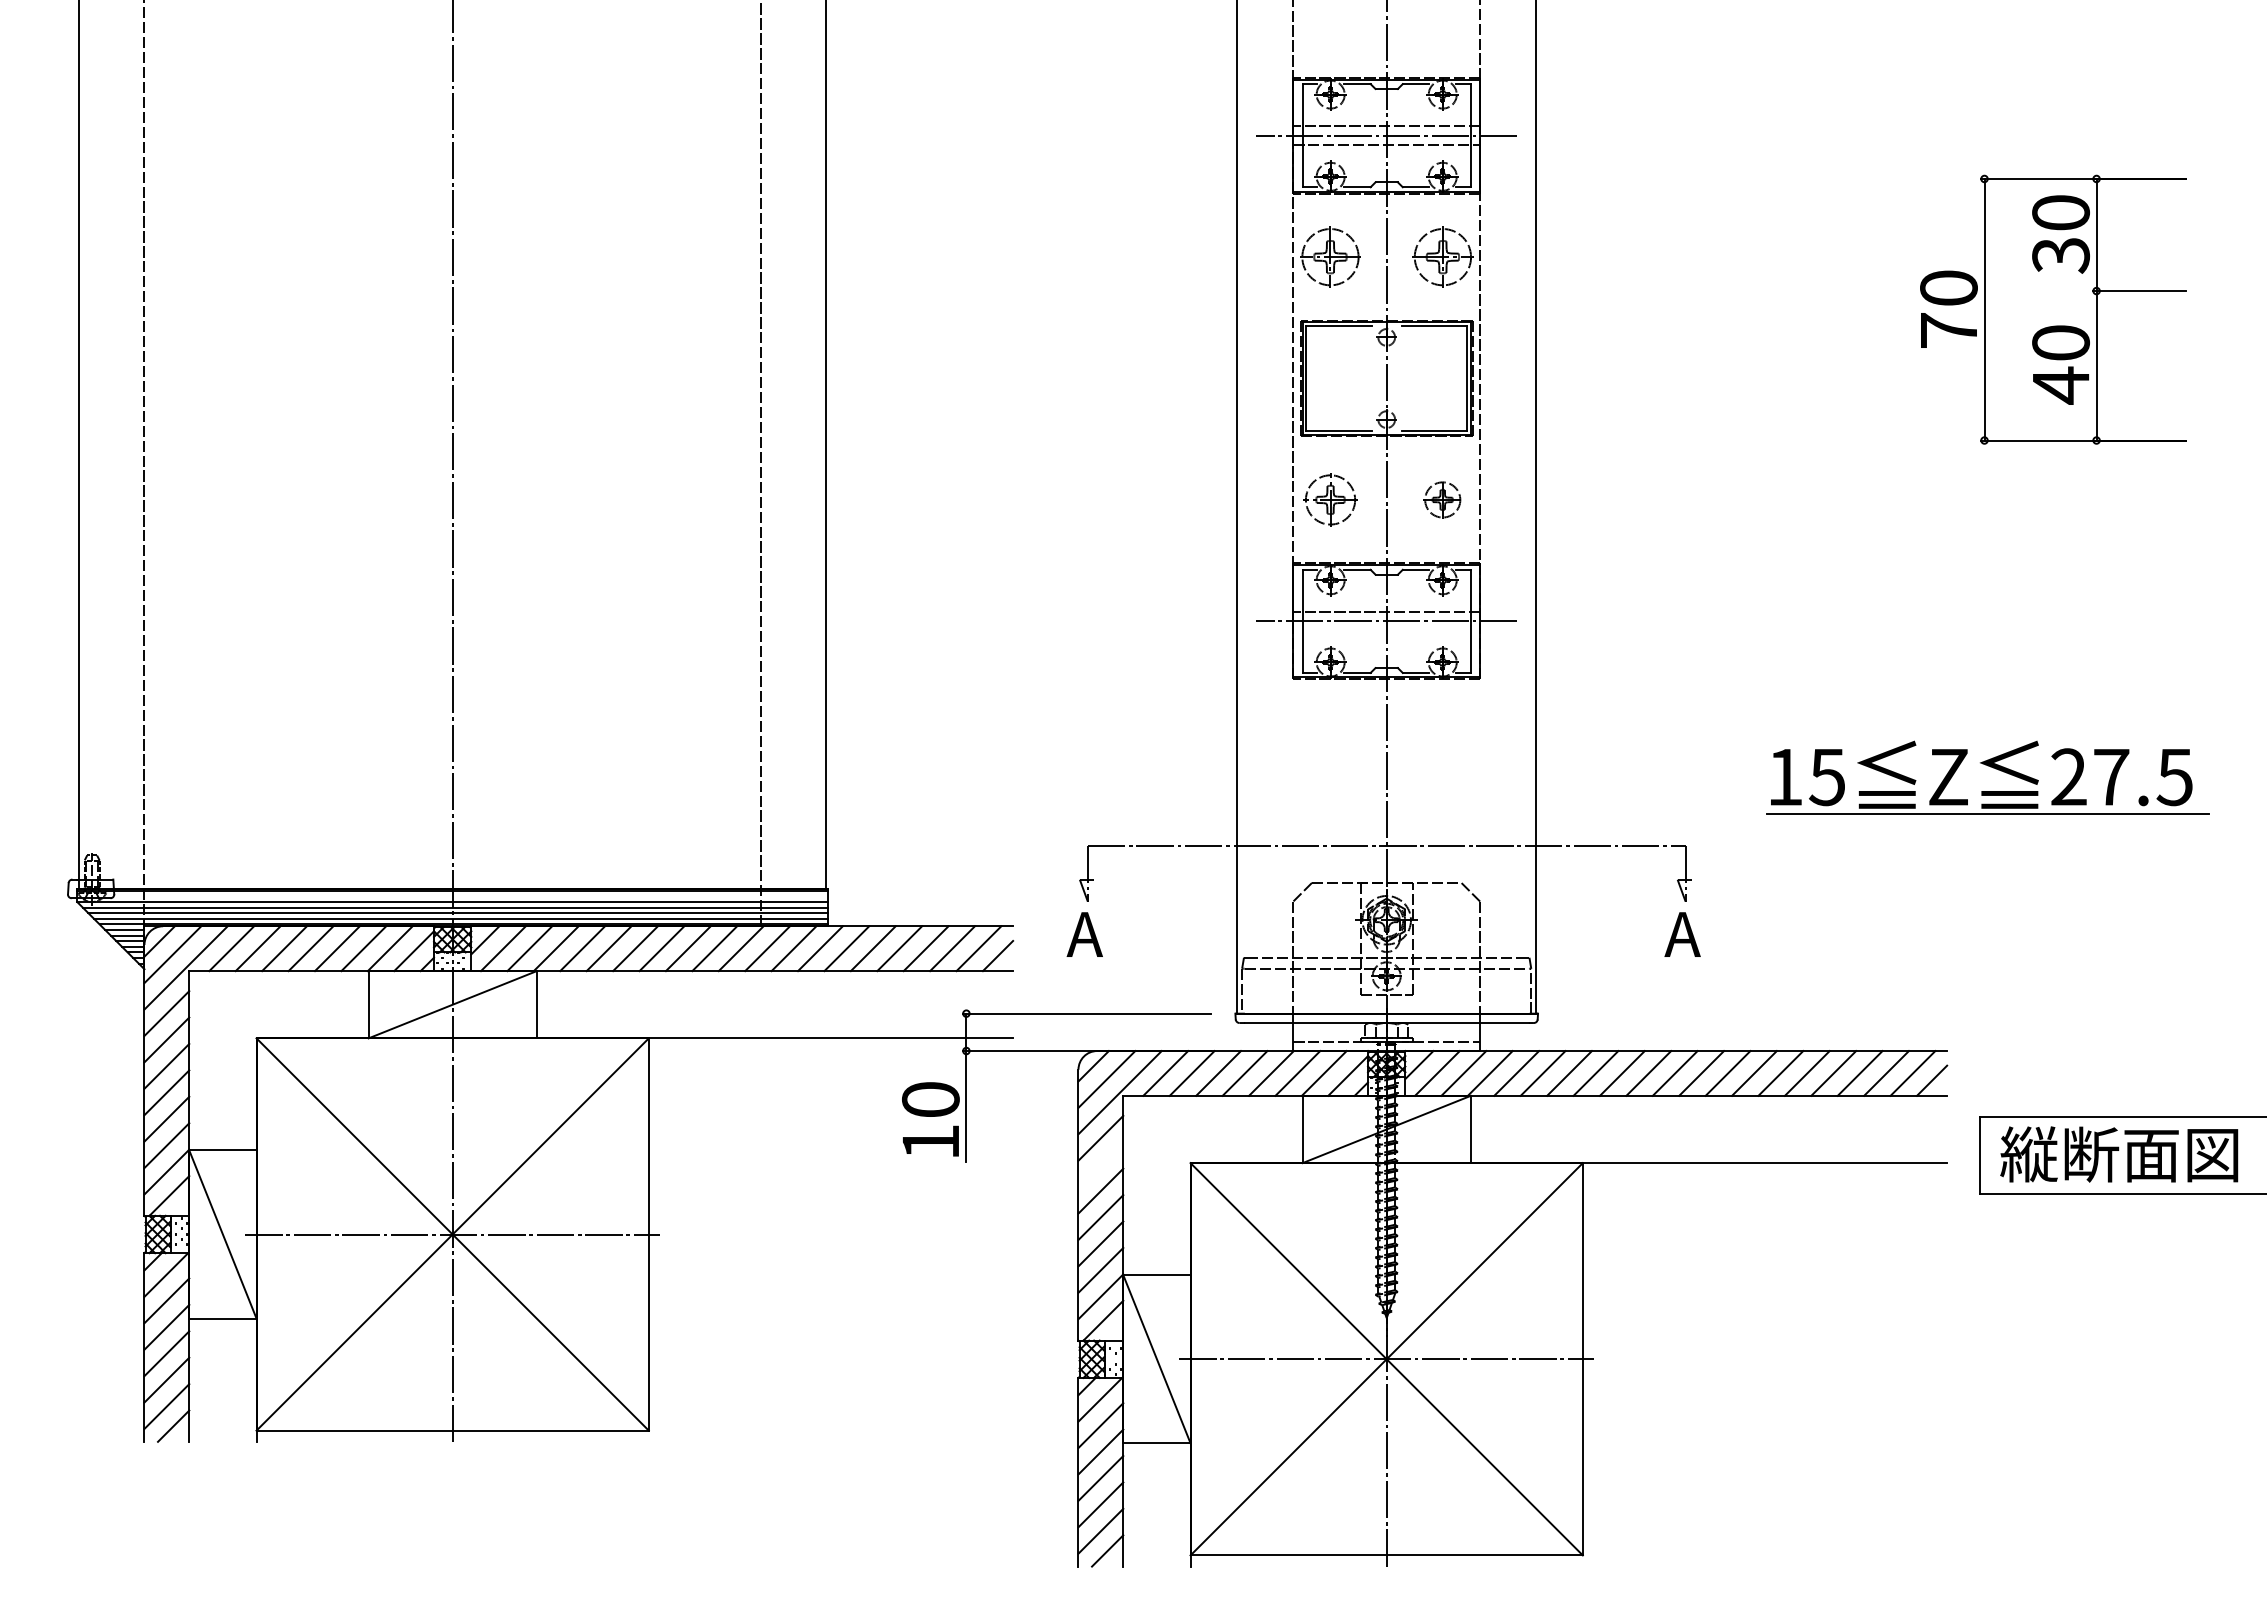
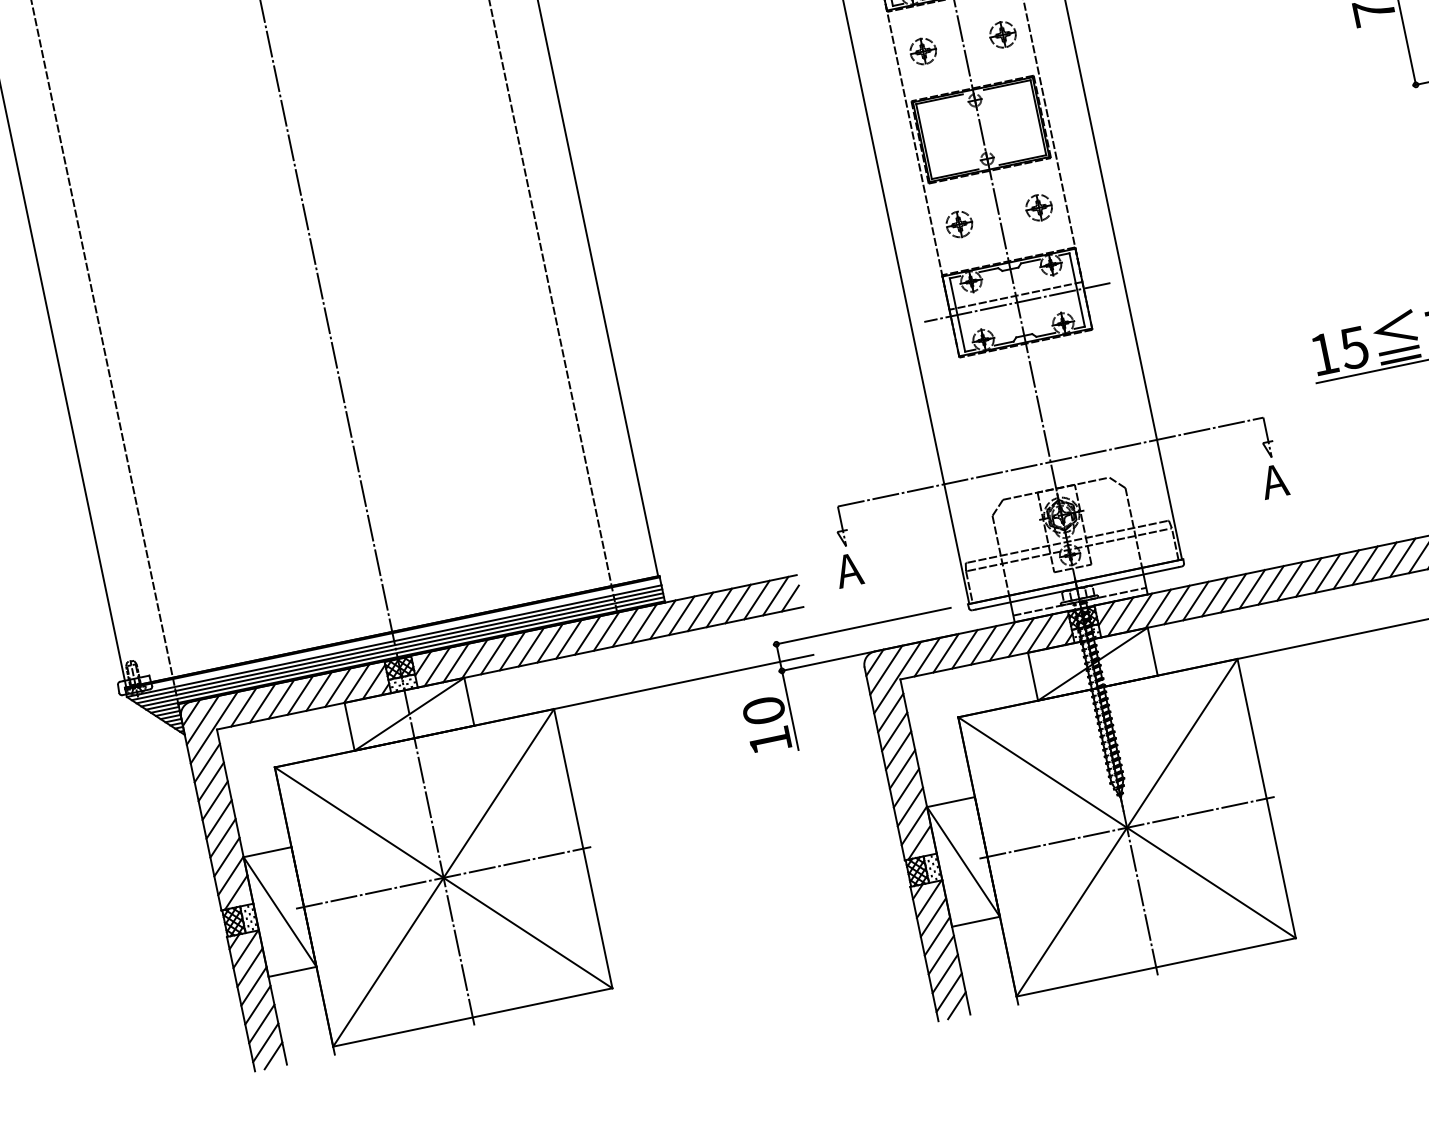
part: (1330, 256) -> (923, 51), size x0.62
part: (1442, 256) -> (1002, 34), size x0.62
part: (1330, 499) -> (959, 224), size x0.71
line: (1100, 1164) -> (894, 731), added

